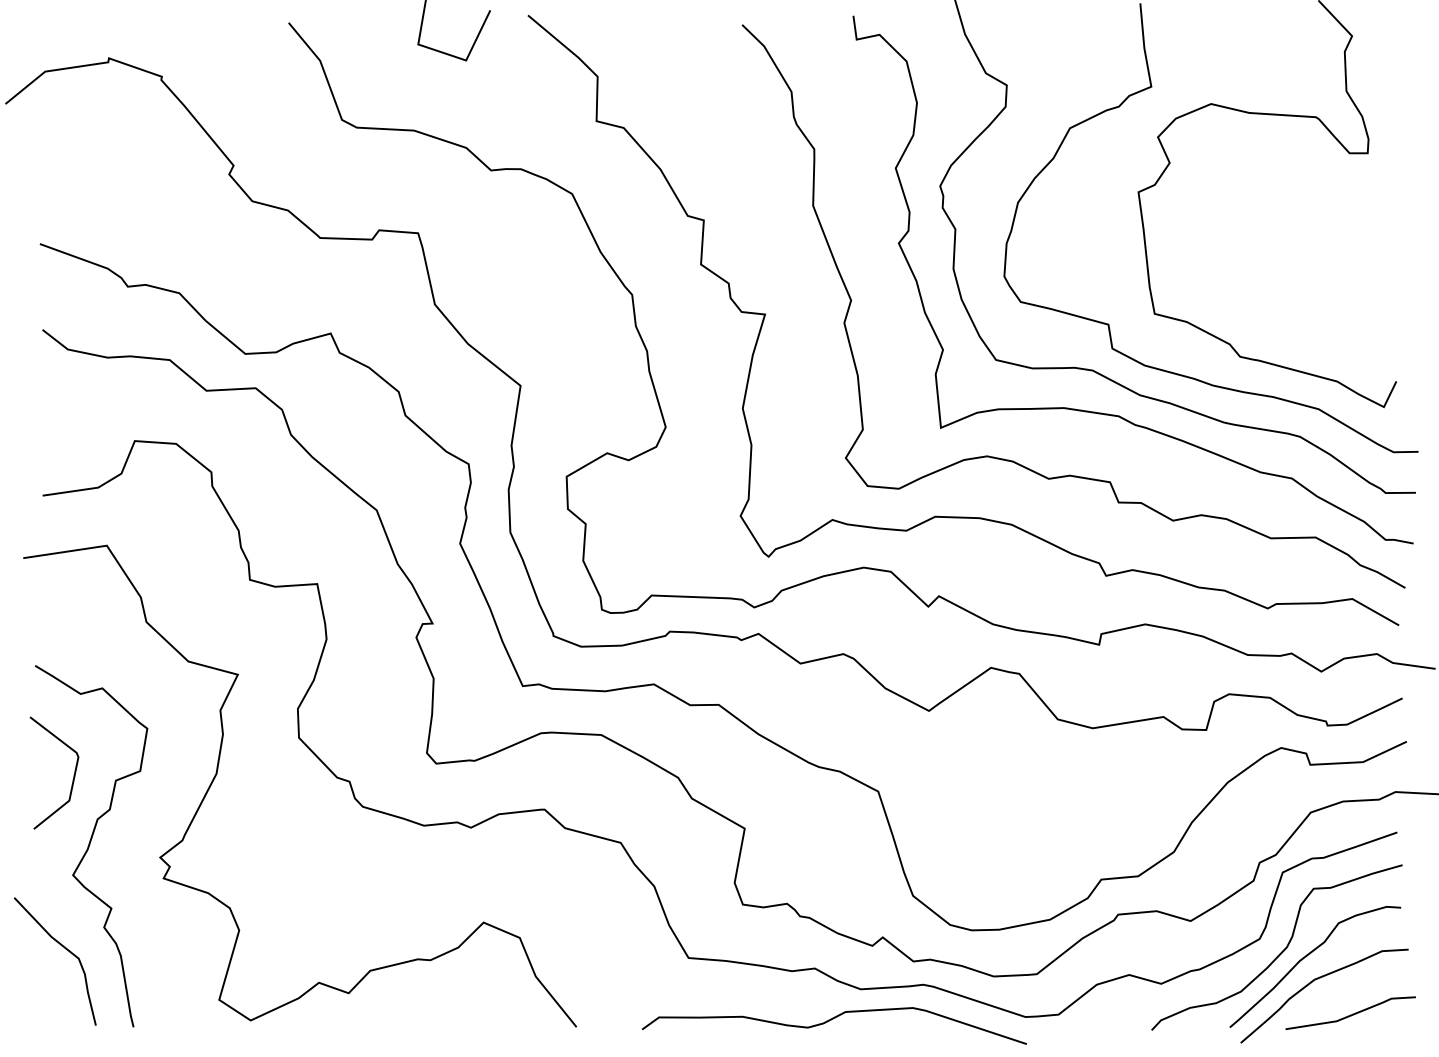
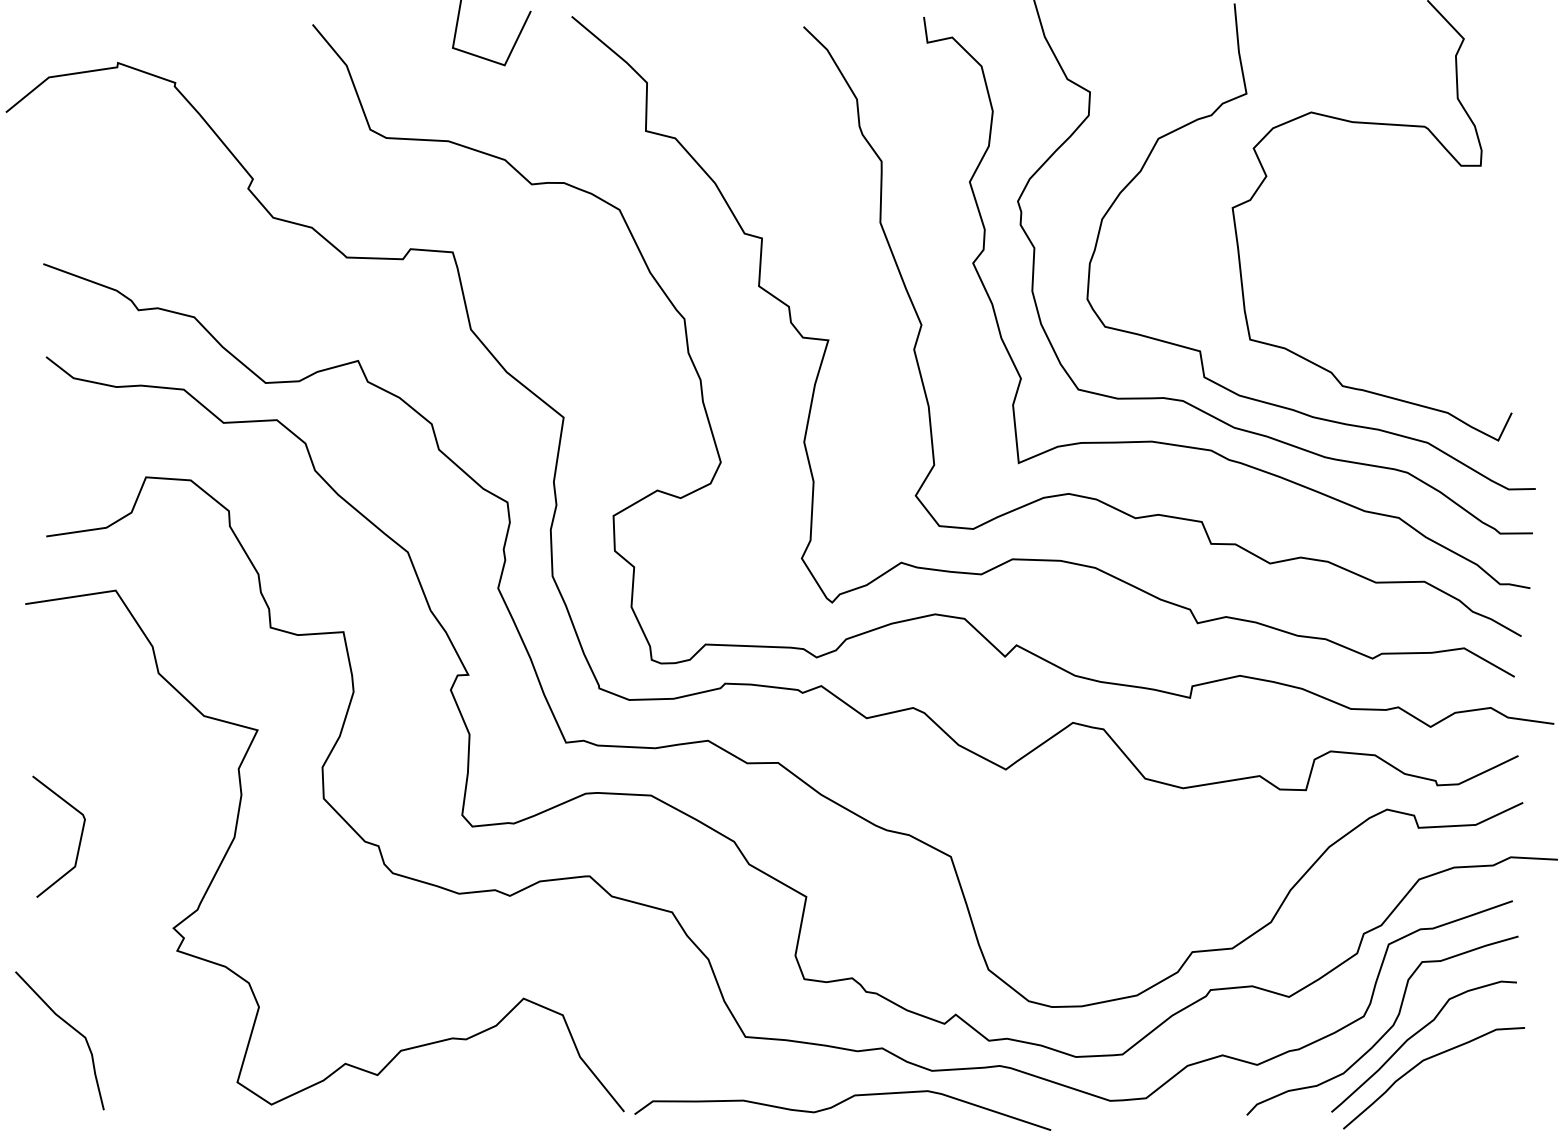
curve: (89, 846) -> (96, 916), removed
line: (1350, 1014) -> (1462, 1098), removed
curve: (831, 1020) -> (839, 1104), moved

